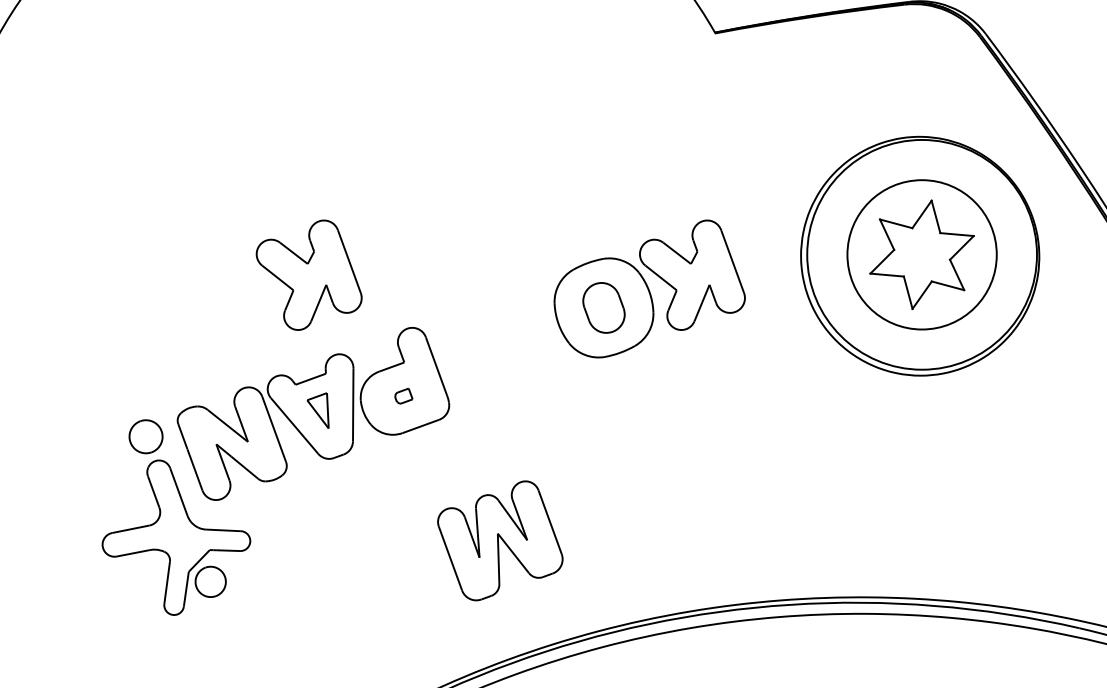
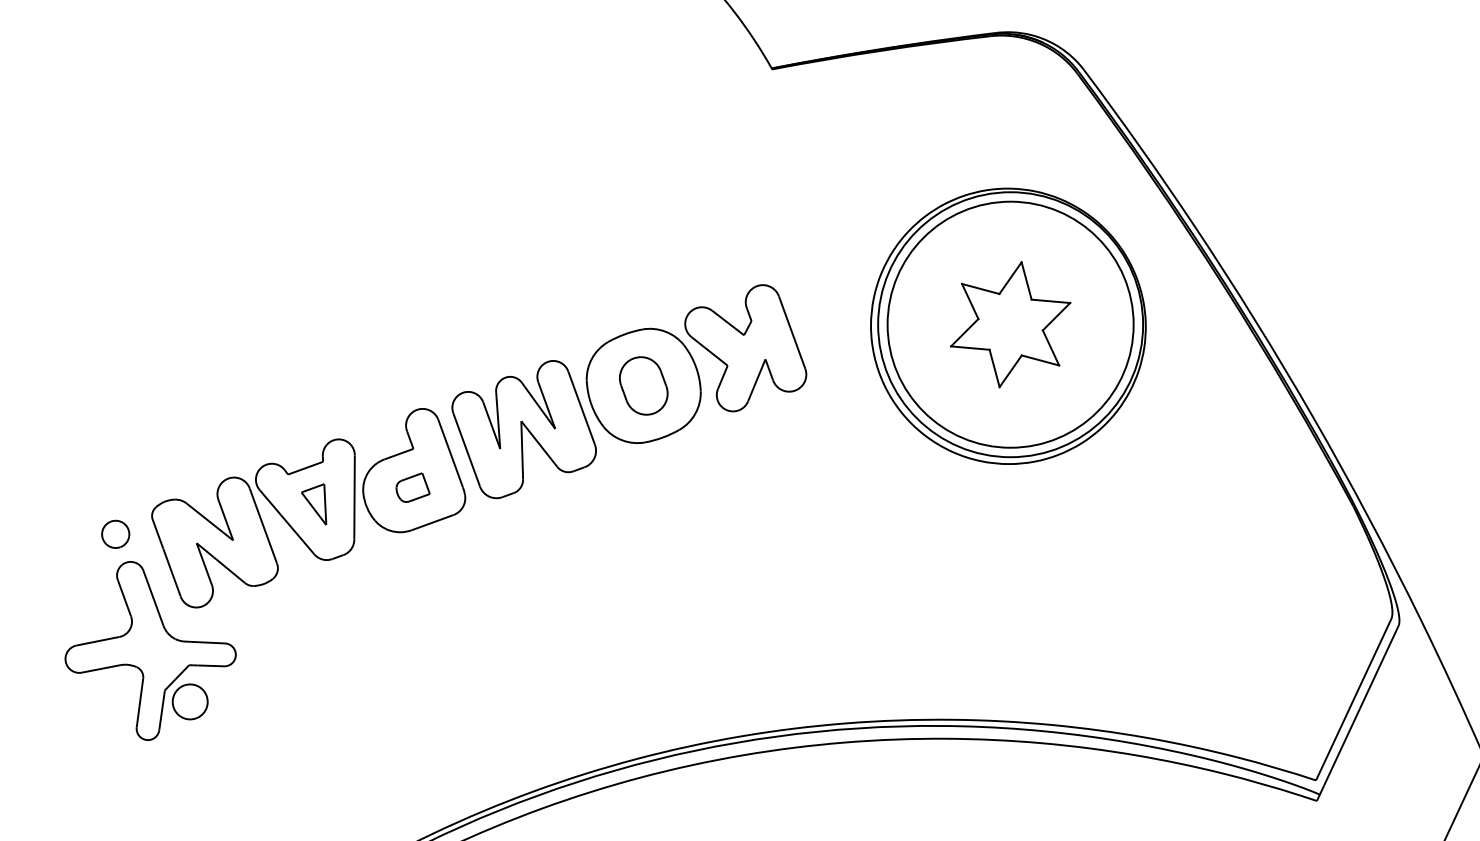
circle: (922, 254) -> (1010, 324), size x1.43
part: (308, 275) -> (303, 348), removed
part: (403, 395) -> (412, 487), size x1.67
part: (145, 435) -> (115, 533), size x0.71
part: (499, 540) -> (523, 429), moved

